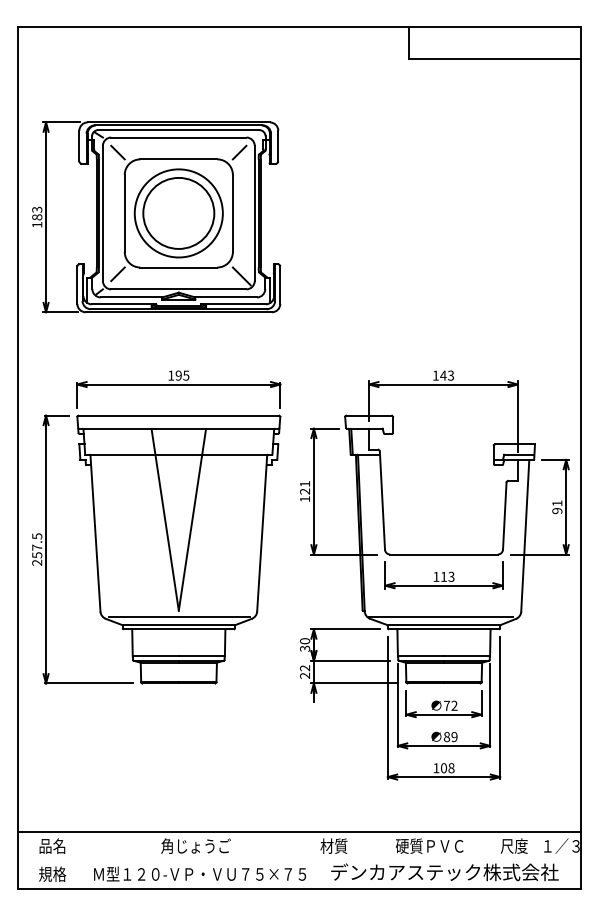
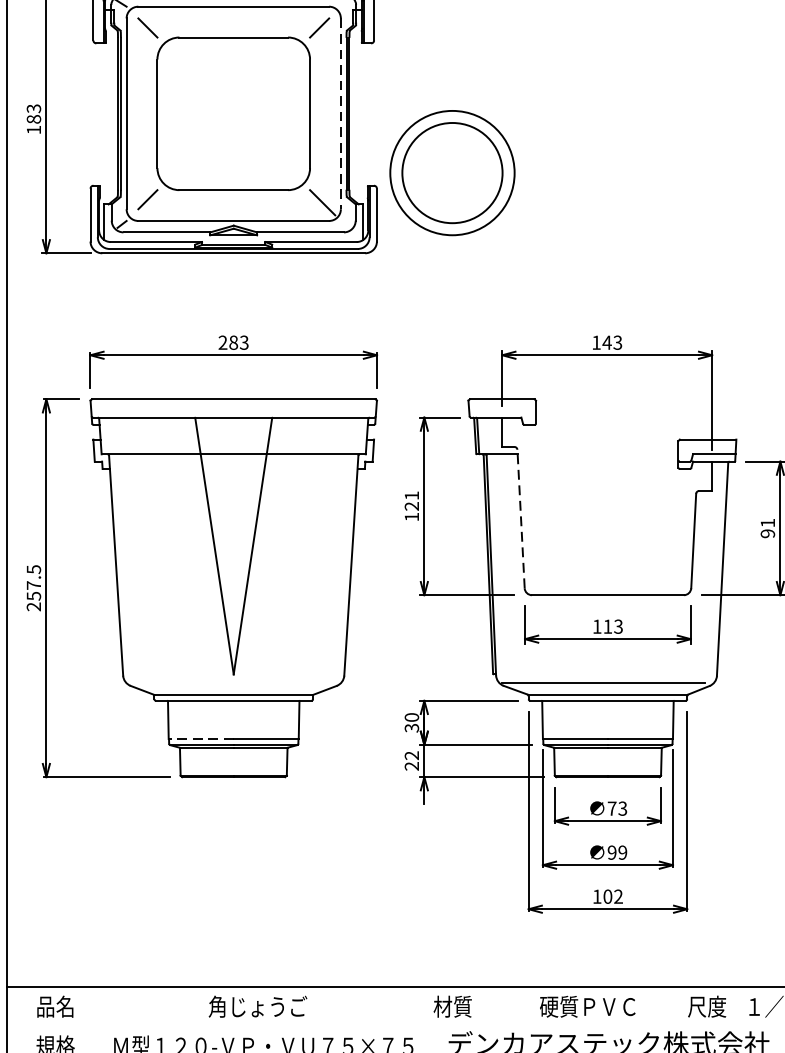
part: (178, 213) -> (452, 173), moved
line: (254, 213) -> (340, 113), solid -> dashed
text: (178, 375) -> (233, 342), 195 -> 283
line: (382, 500) -> (521, 518), solid -> dashed
line: (179, 616) -> (234, 682), removed
line: (155, 656) -> (200, 739), solid -> dashed
text: (454, 705) -> (622, 808), 72 -> 73
text: (446, 737) -> (611, 853), 89 -> 99
text: (451, 768) -> (618, 897), 108 -> 102

